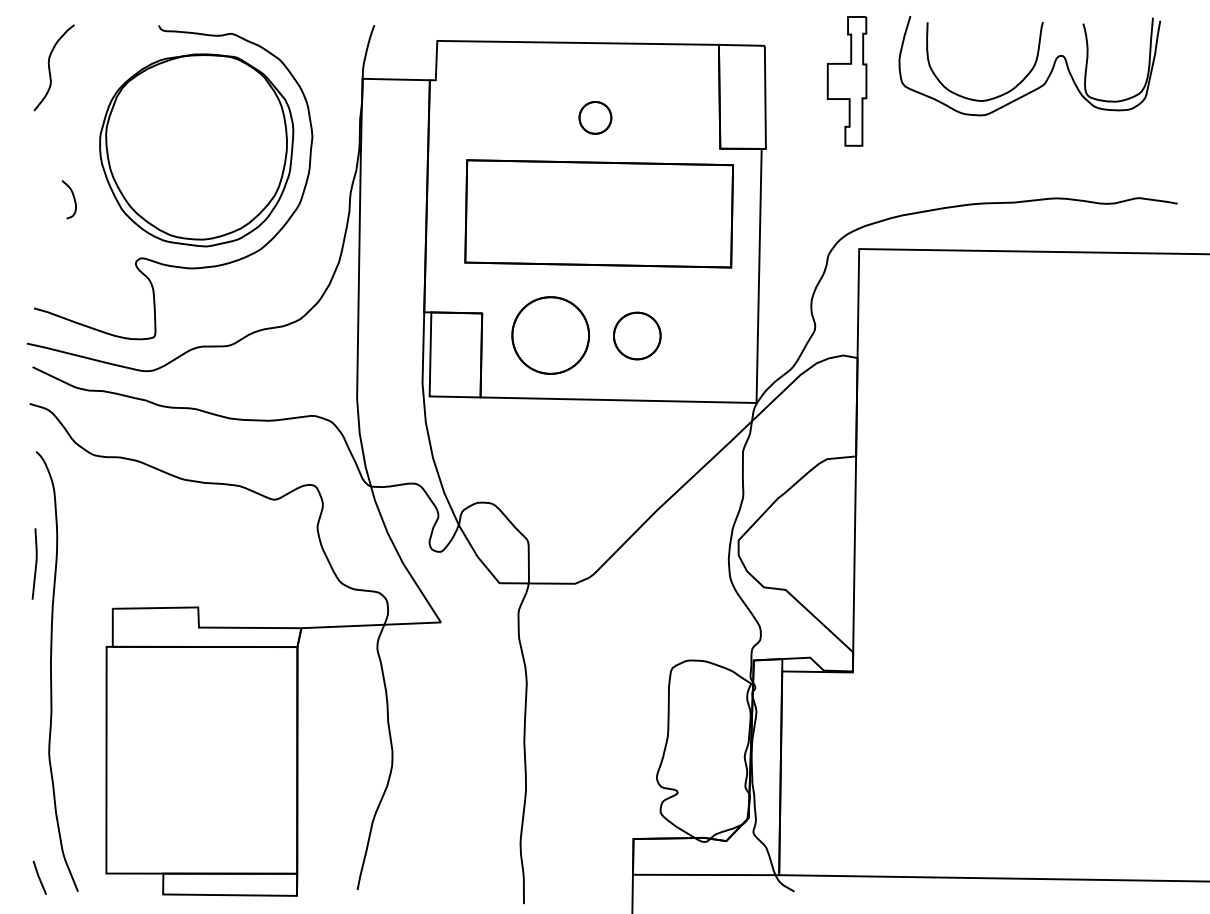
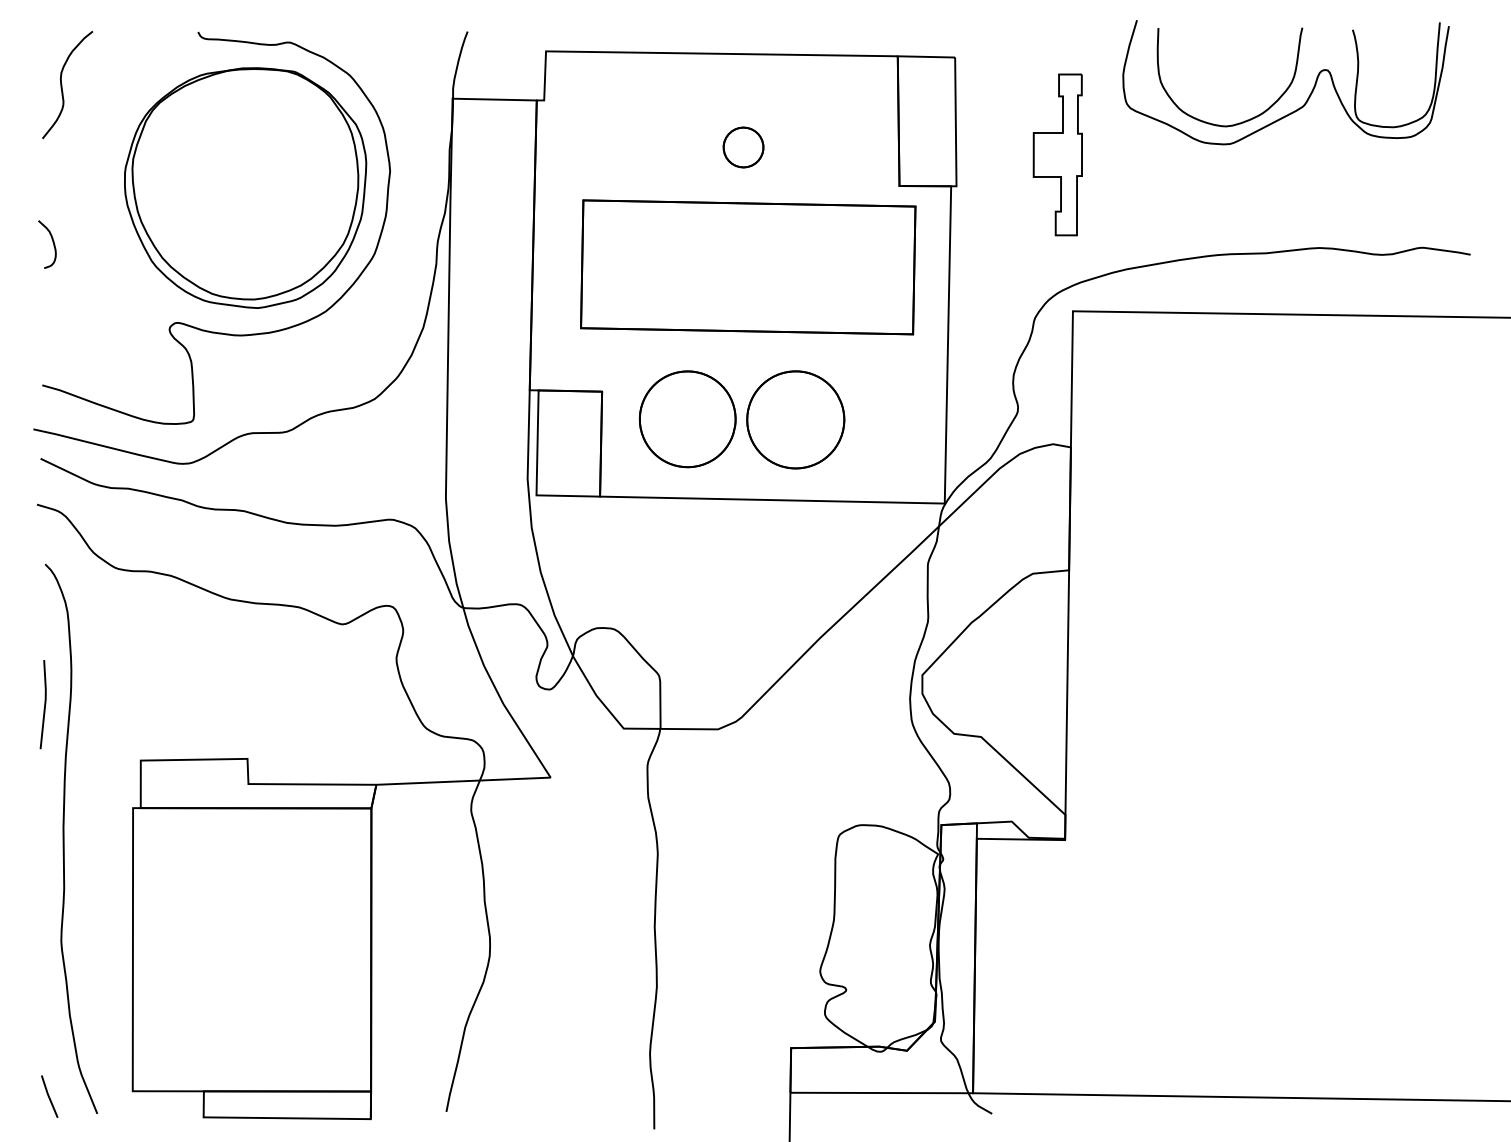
part: (846, 81) -> (1057, 154), moved
curve: (73, 197) -> (52, 242), moved
part: (637, 335) -> (795, 419), size x1.67

